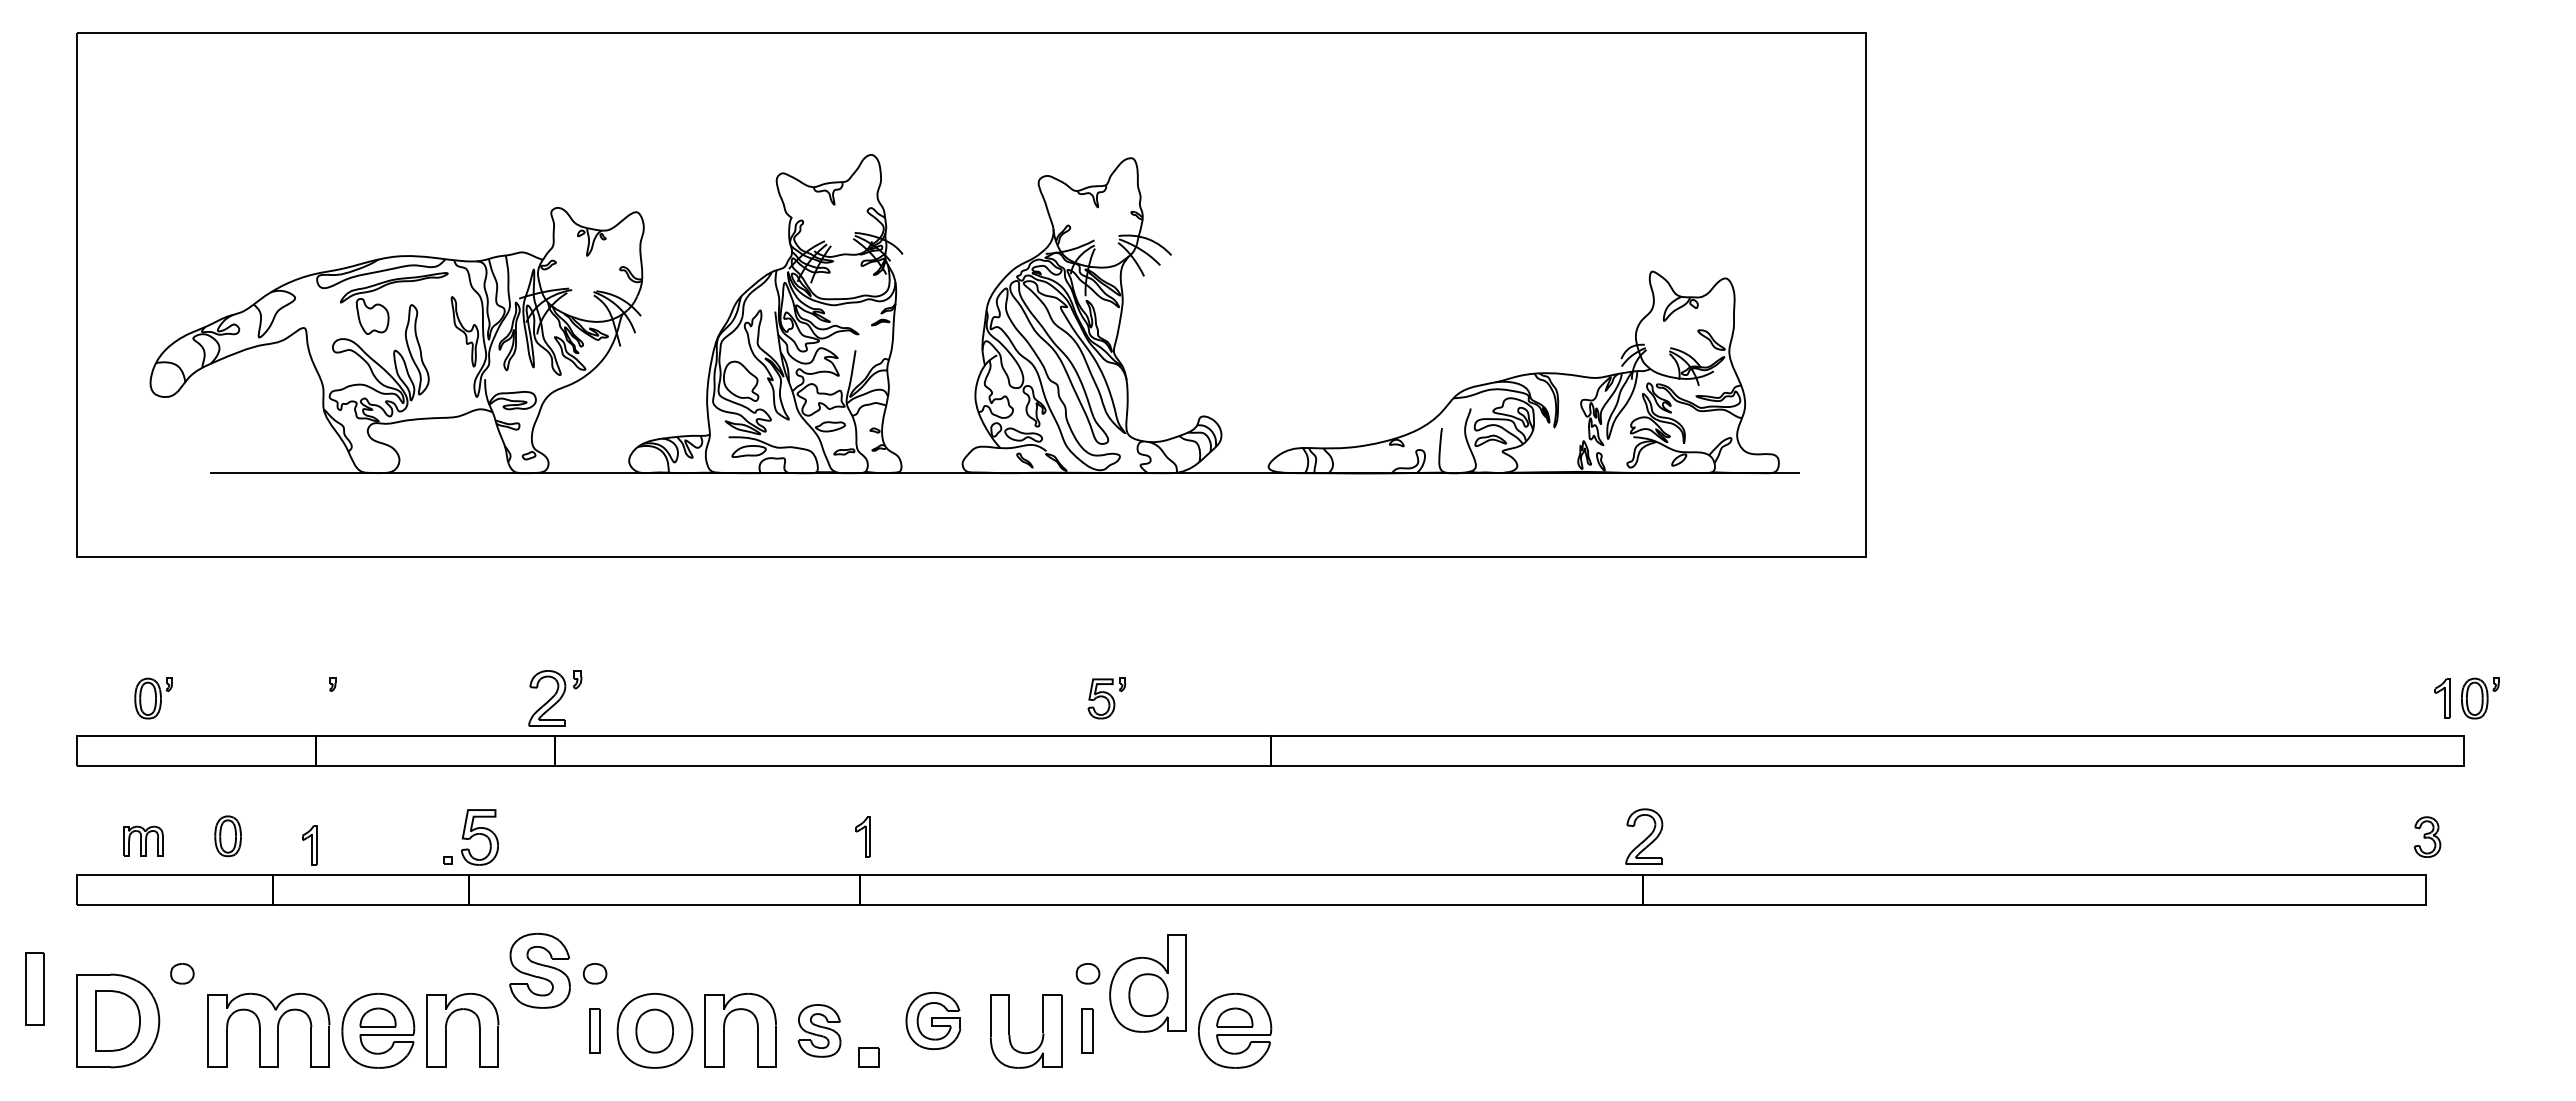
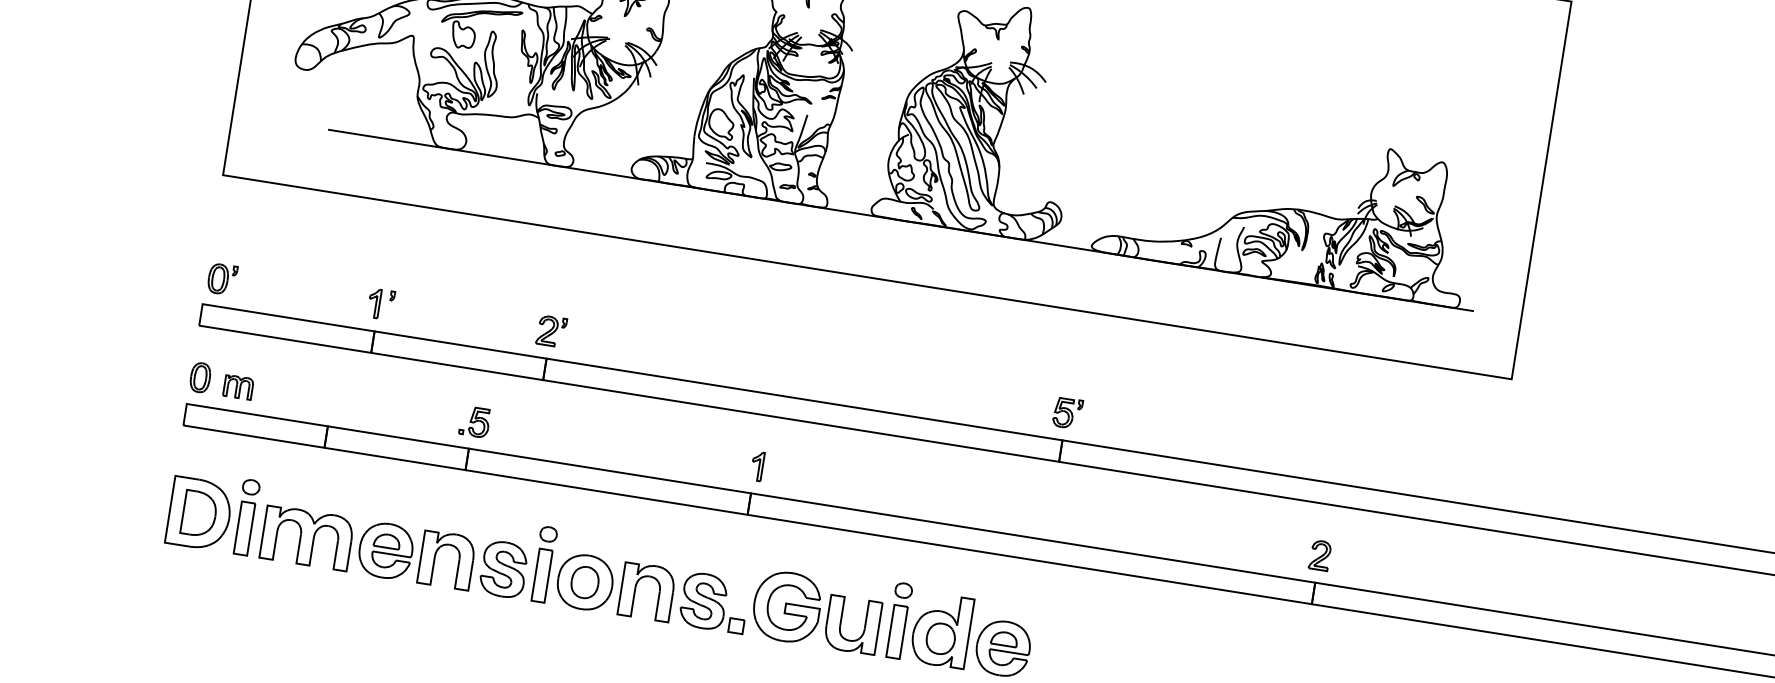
part: (555, 697) -> (551, 330), size x0.71
part: (153, 698) -> (222, 279), moved
part: (1106, 698) -> (1067, 413), moved
part: (227, 836) -> (200, 377), moved
part: (1643, 836) -> (1319, 555), size x0.71
part: (471, 837) -> (475, 422), size x0.71
part: (309, 845) -> (374, 303), moved
part: (539, 970) -> (503, 569), moved
part: (1147, 983) -> (941, 630), moved
part: (34, 988) -> (244, 528), moved
part: (933, 1020) -> (787, 606), size x1.67
part: (594, 1030) -> (541, 575), size x1.67
part: (819, 1030) -> (703, 600), size x1.43
part: (1087, 1030) -> (896, 631), size x1.67

